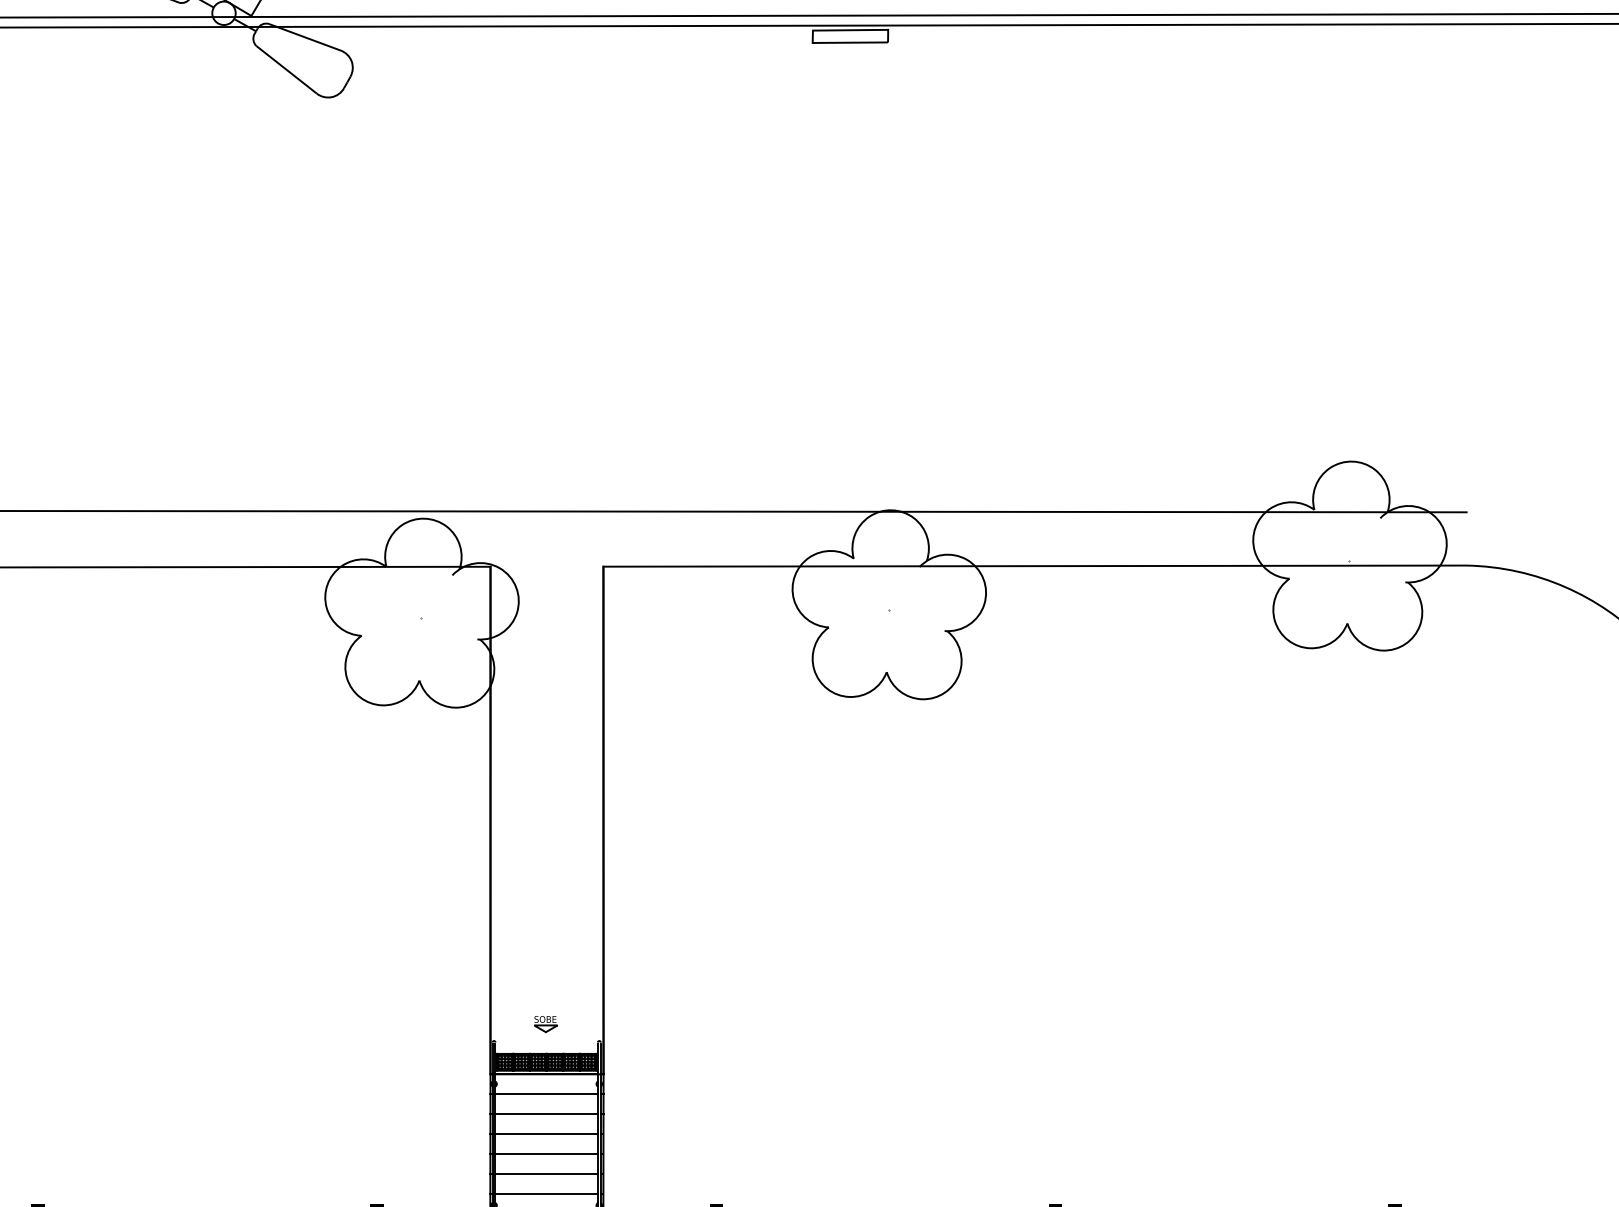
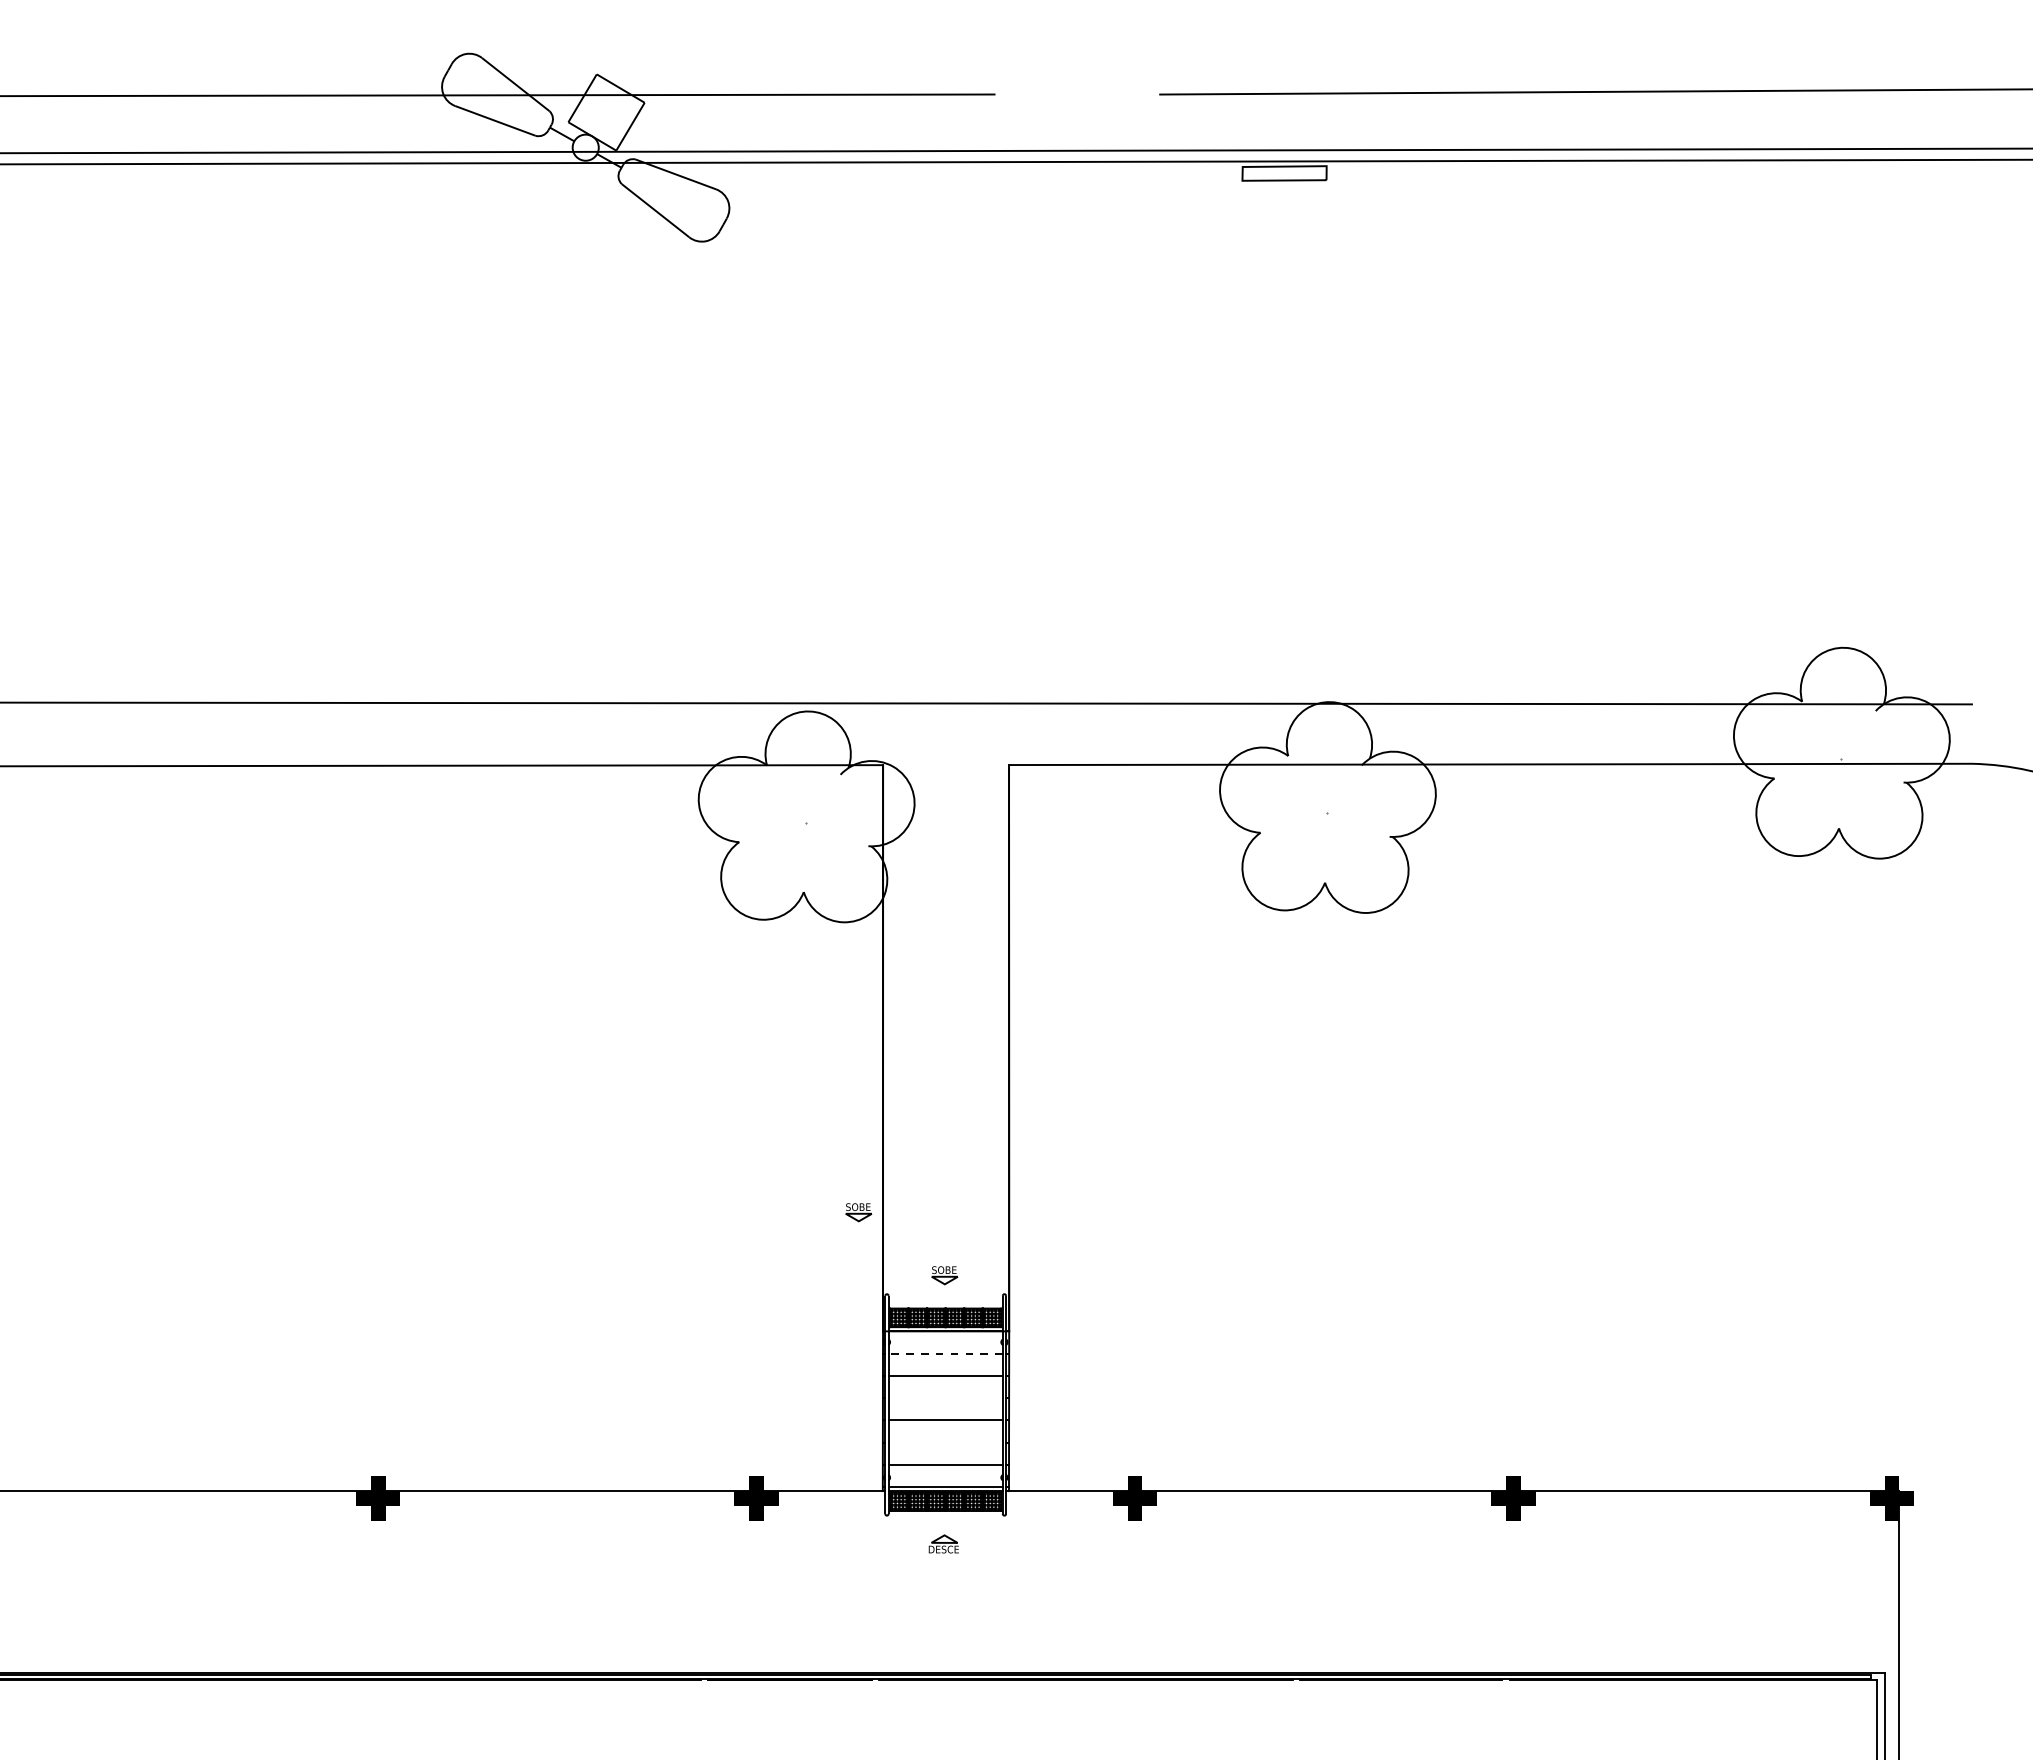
part: (468, 967) -> (858, 1212), added
line: (546, 1094) -> (945, 1353), solid -> dashed
line: (546, 1134) -> (945, 1398), removed
line: (546, 1173) -> (945, 1442), removed

